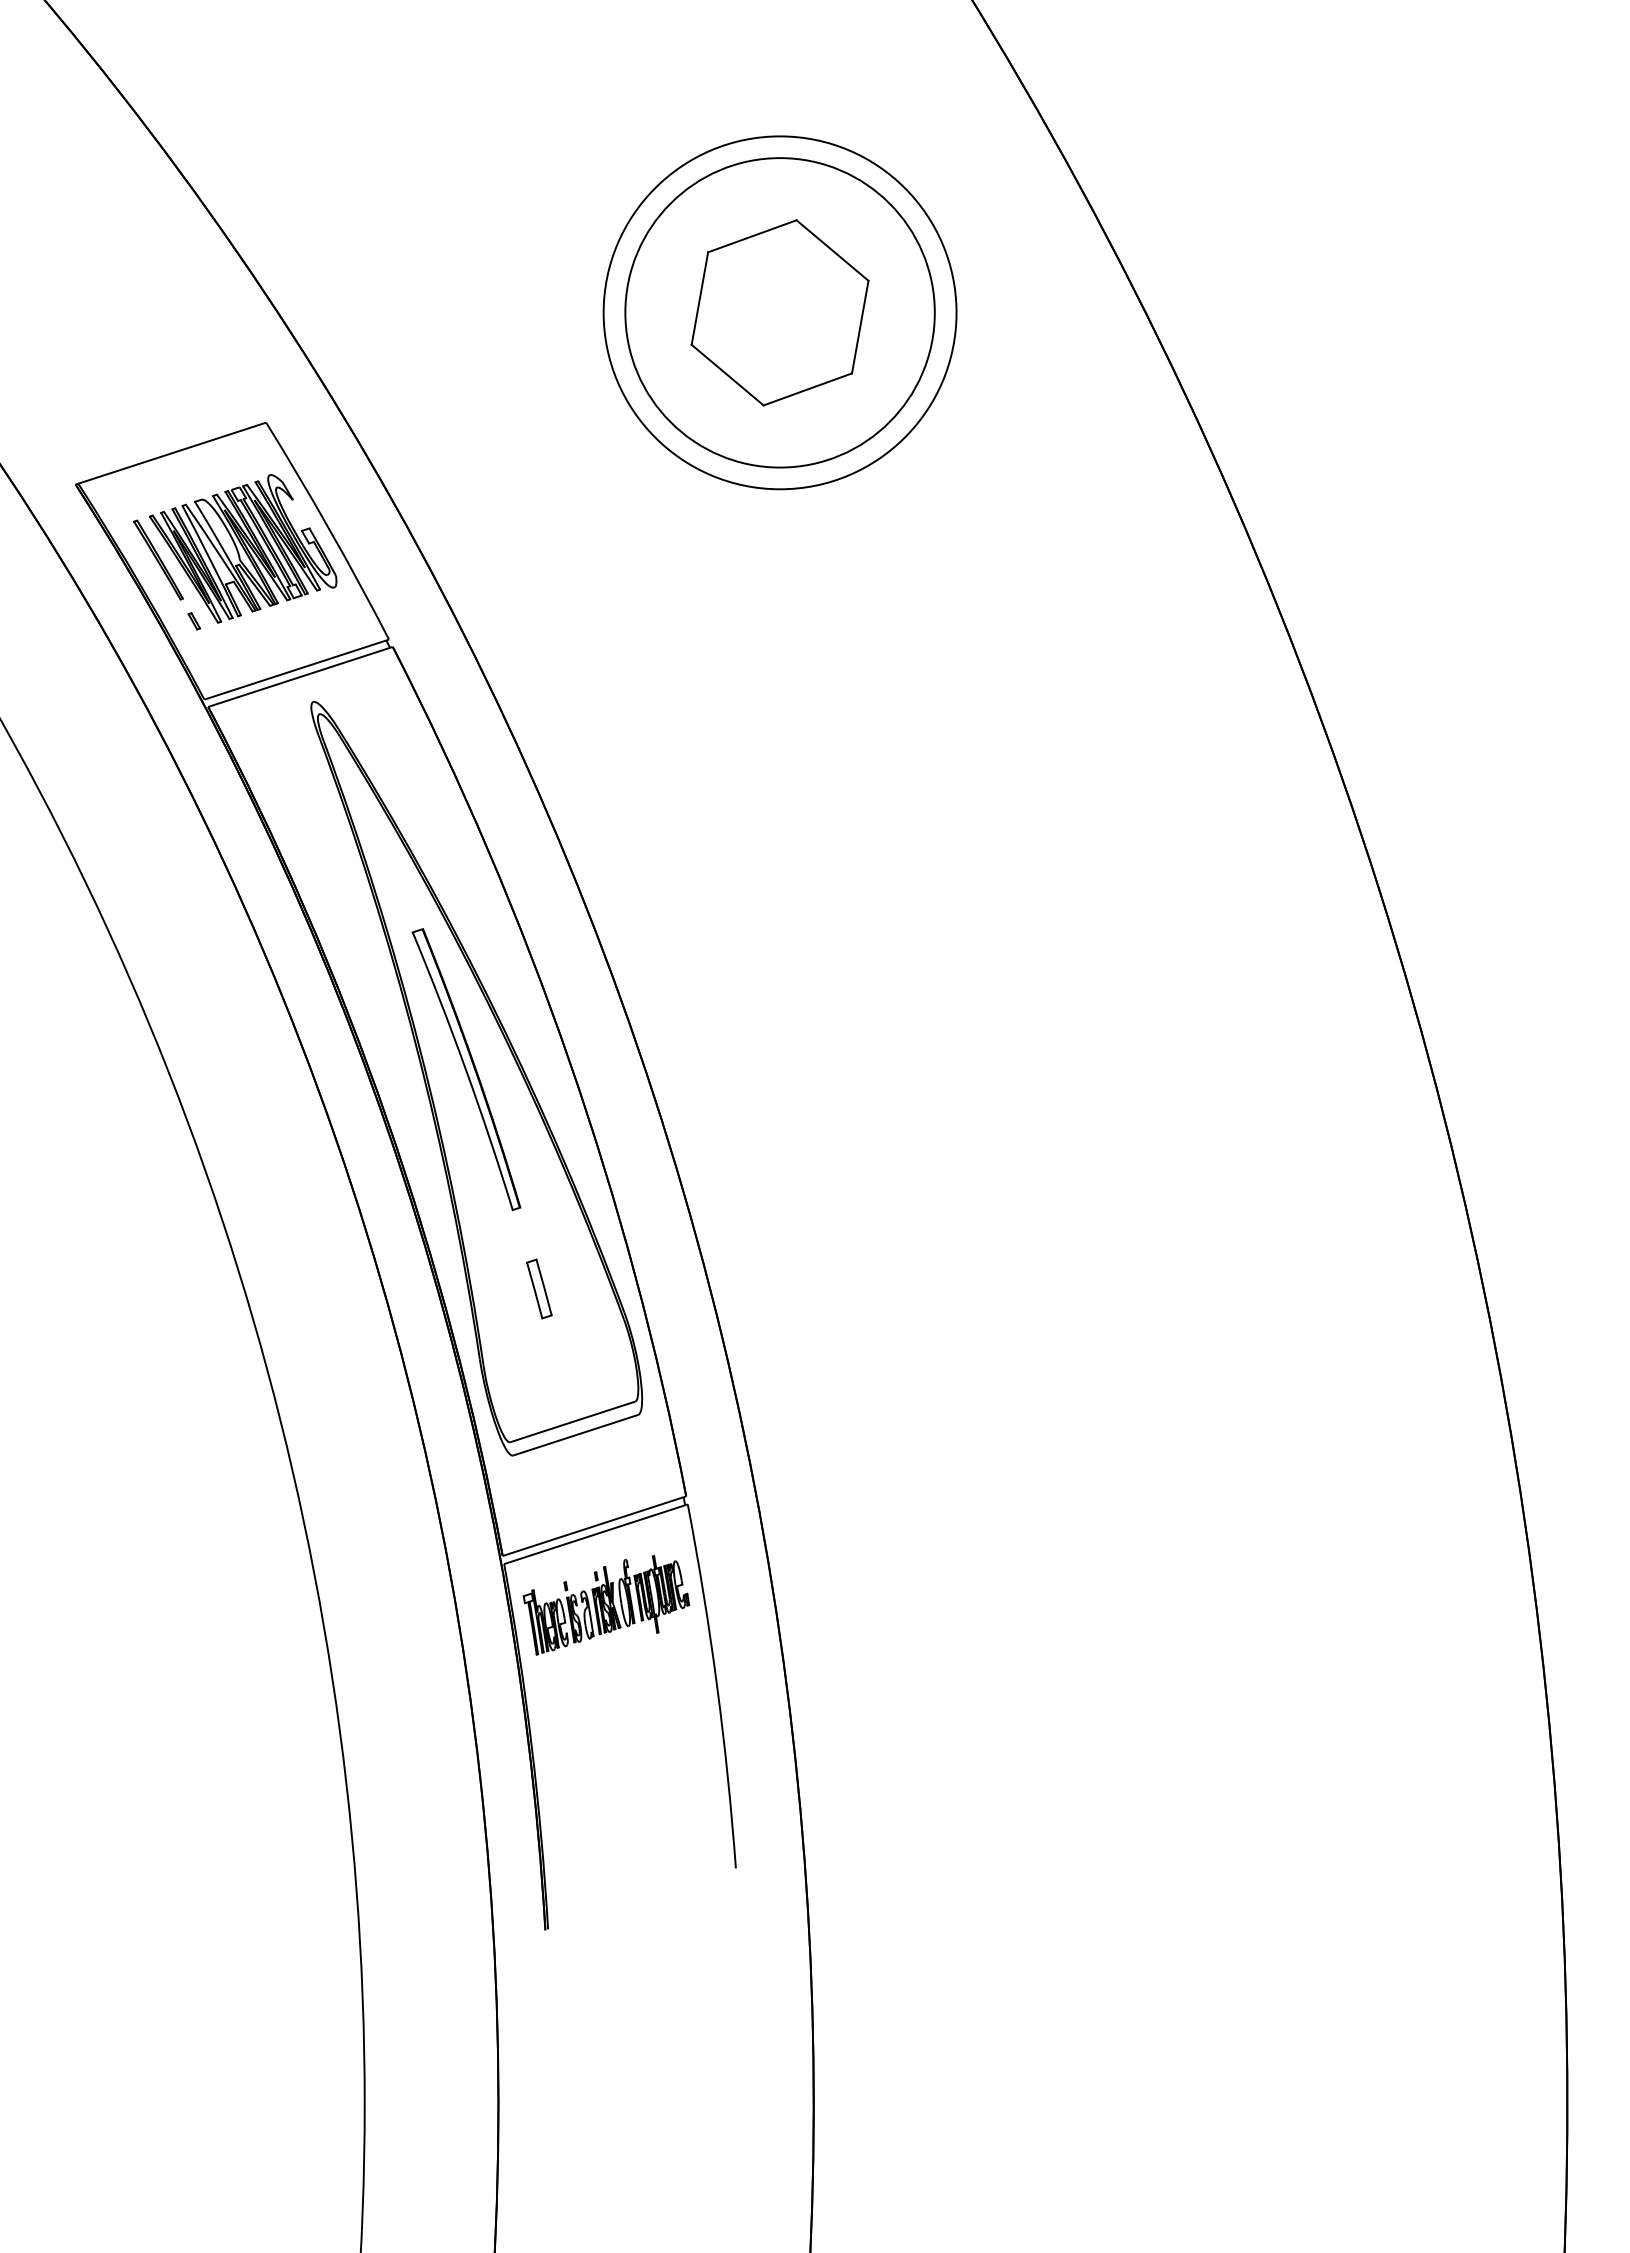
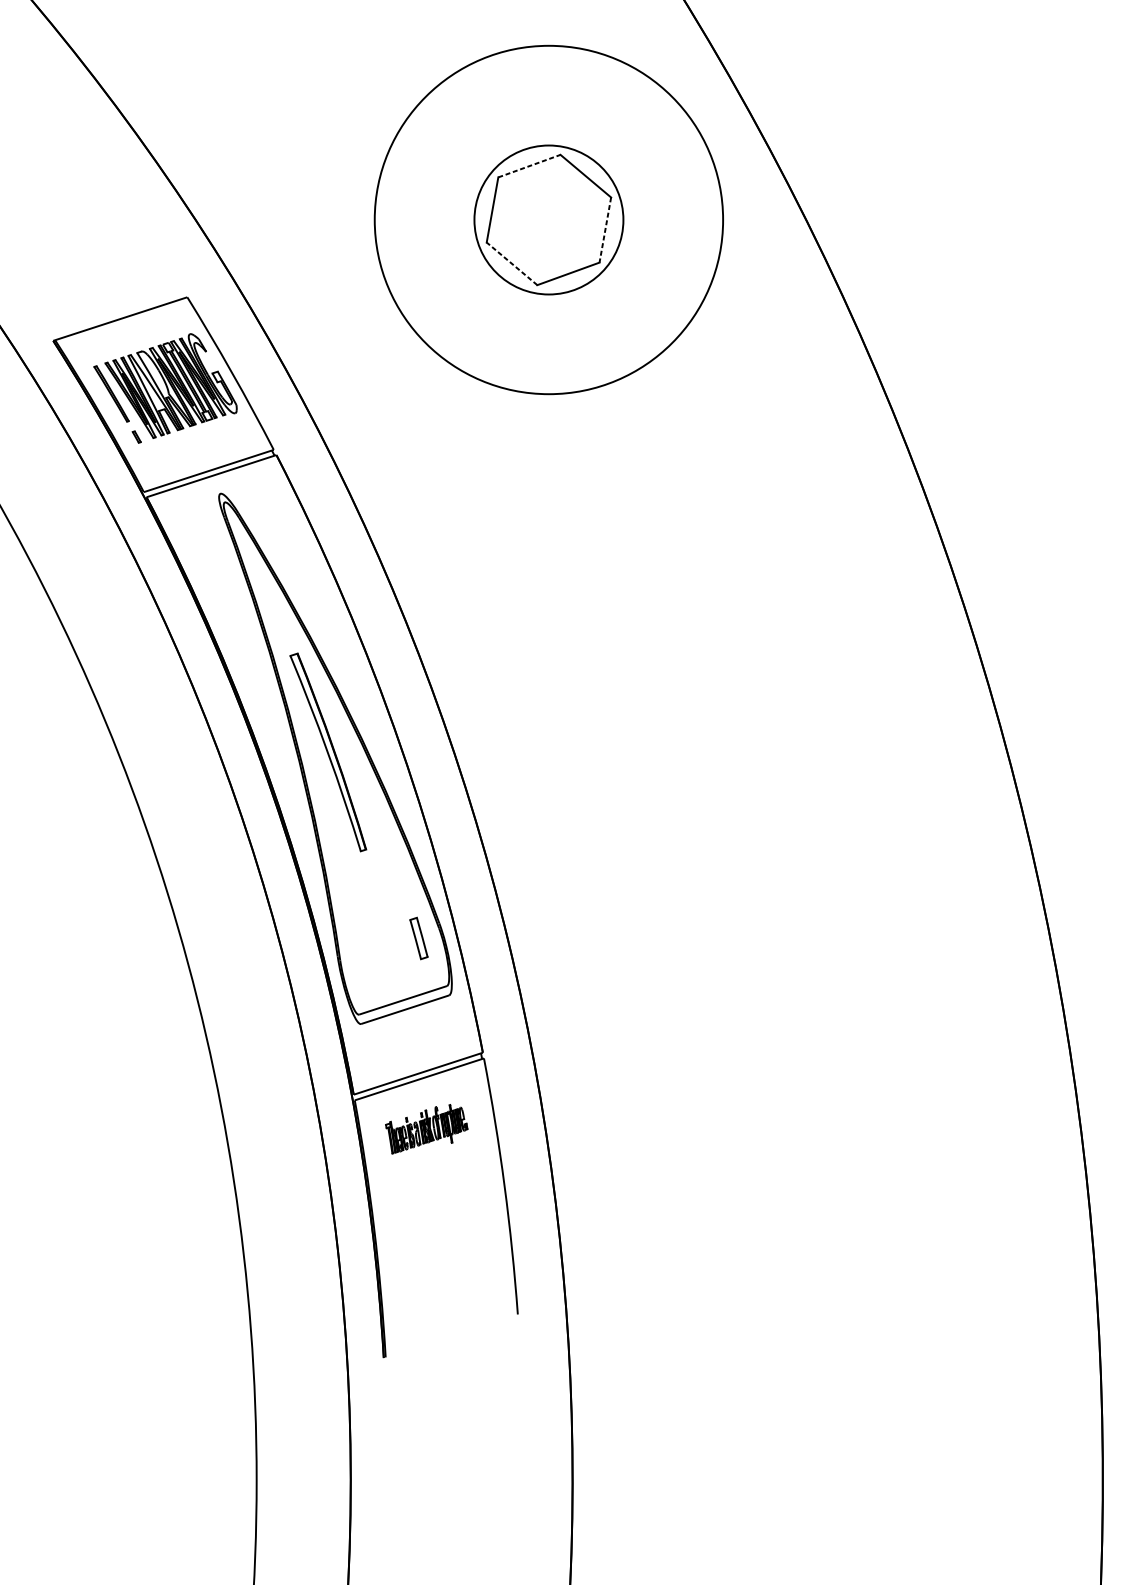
line: (752, 236) -> (529, 166), solid -> dashed
circle: (779, 312) -> (548, 219), size x0.6
circle: (779, 312) -> (548, 219), size x1.6
line: (860, 327) -> (605, 230), solid -> dashed
line: (727, 374) -> (511, 263), solid -> dashed
part: (539, 1288) -> (419, 938), moved
part: (606, 1604) -> (426, 1128), size x0.7

